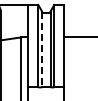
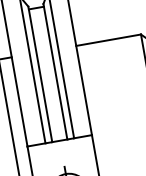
line: (42, 49) -> (41, 74), dashed -> solid

